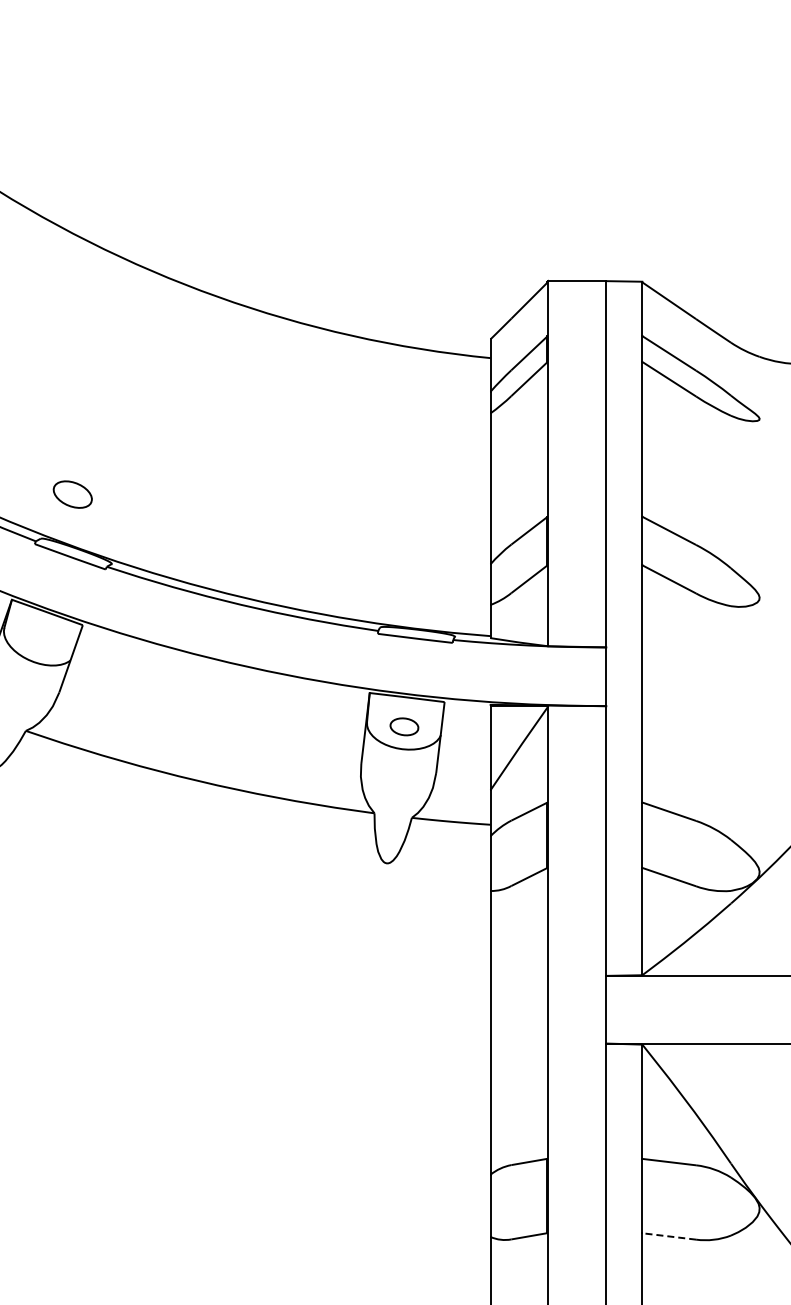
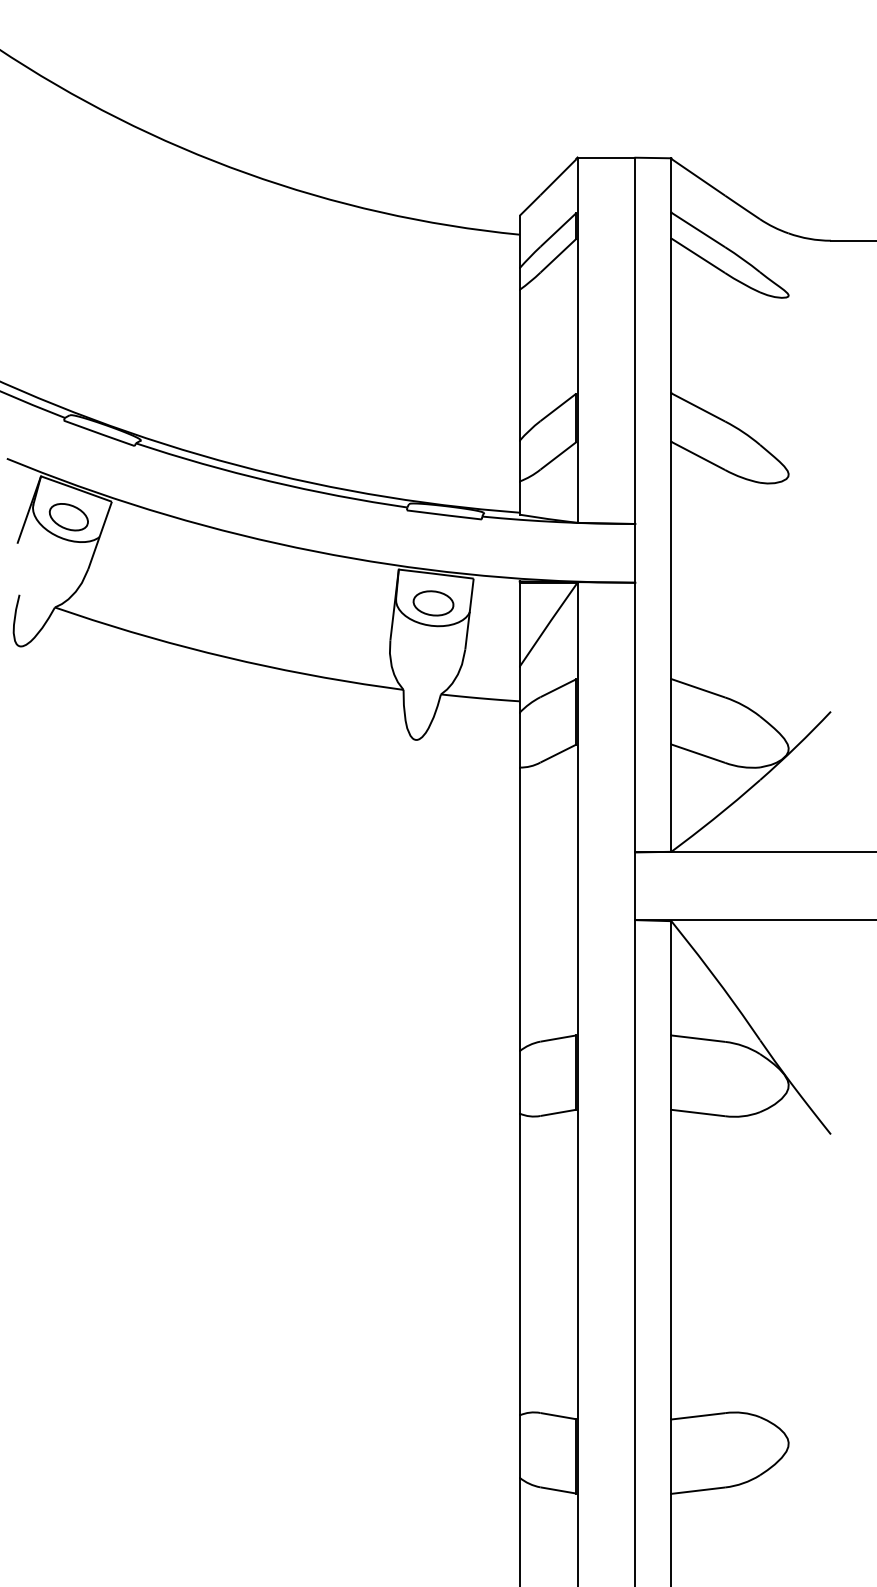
part: (72, 494) -> (68, 517), moved
part: (404, 726) -> (433, 603), size x1.43
line: (668, 1235) -> (697, 1112), dashed -> solid

